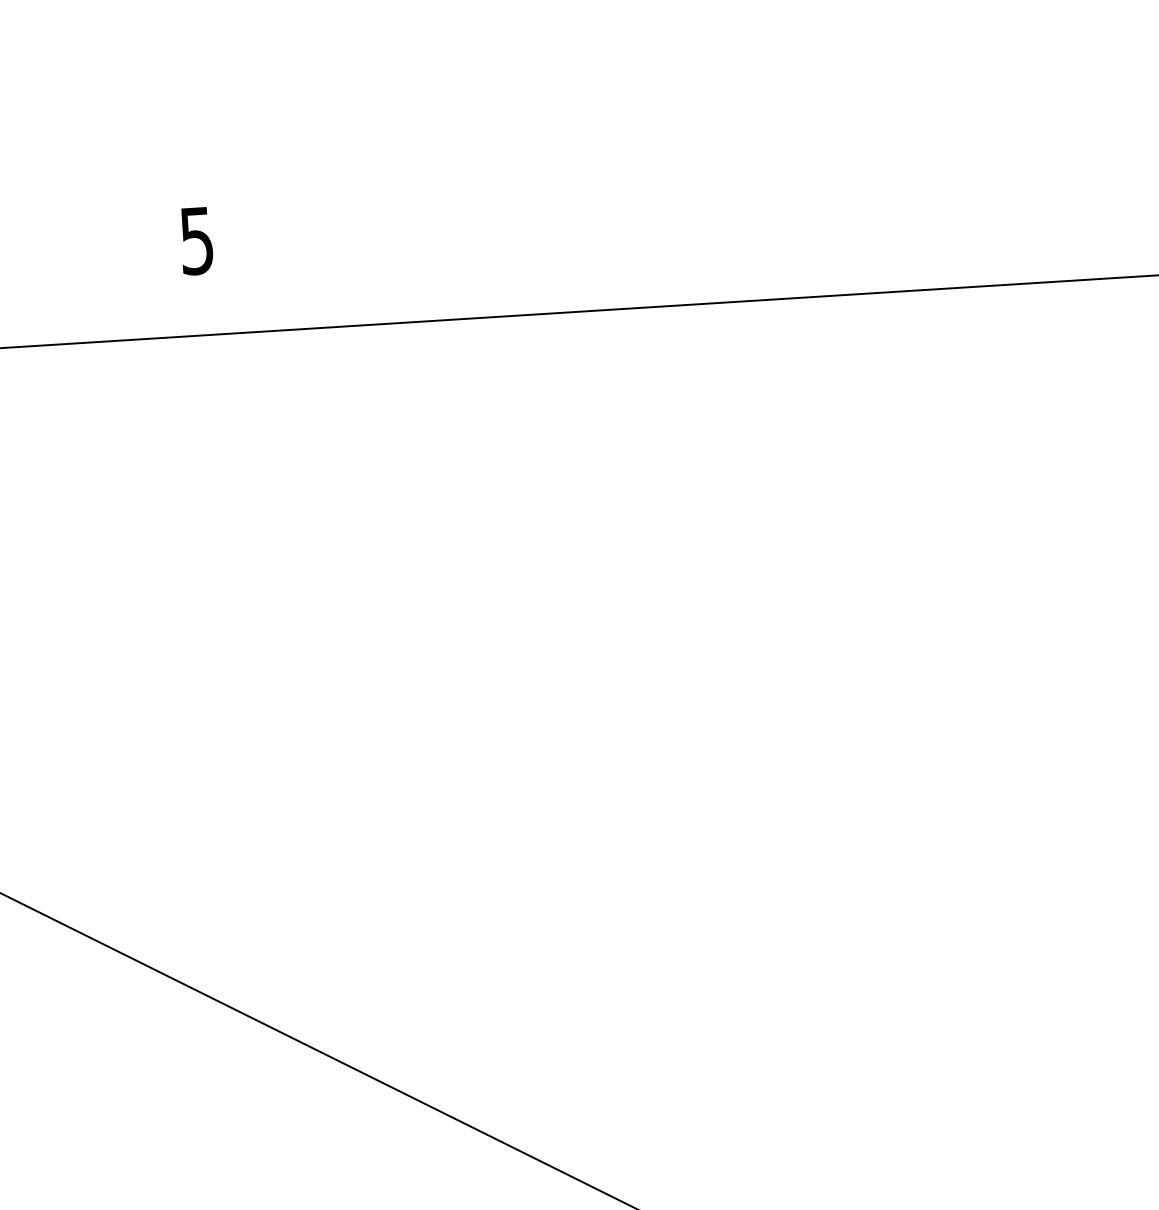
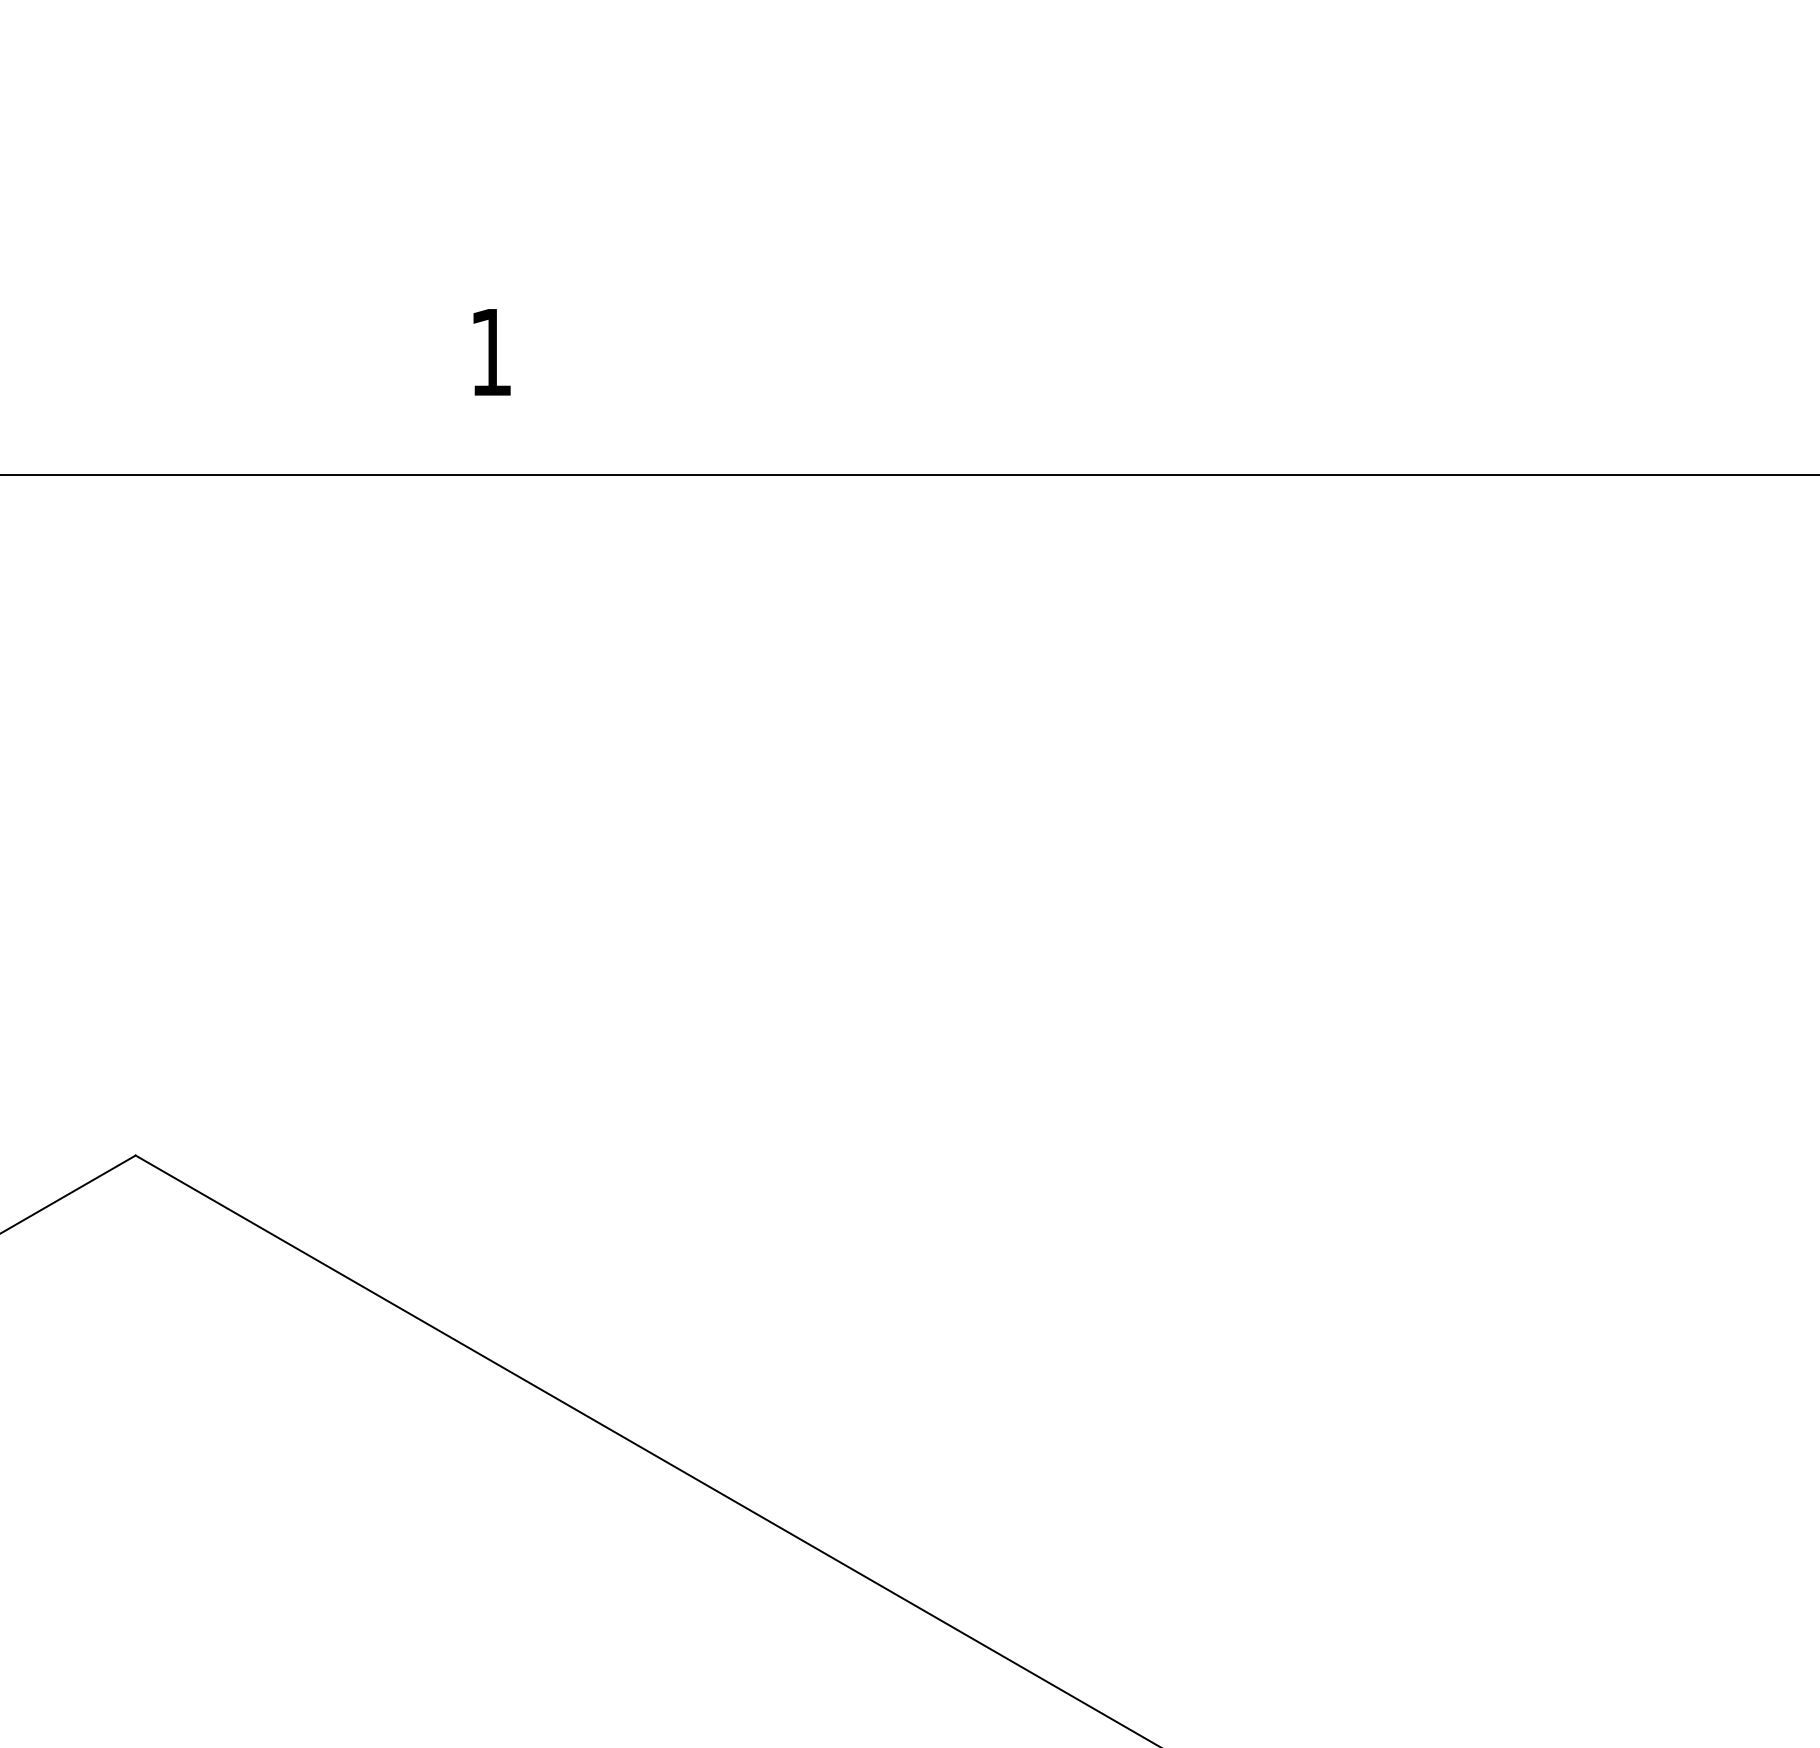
text: (196, 241) -> (490, 353), 5 -> 1

